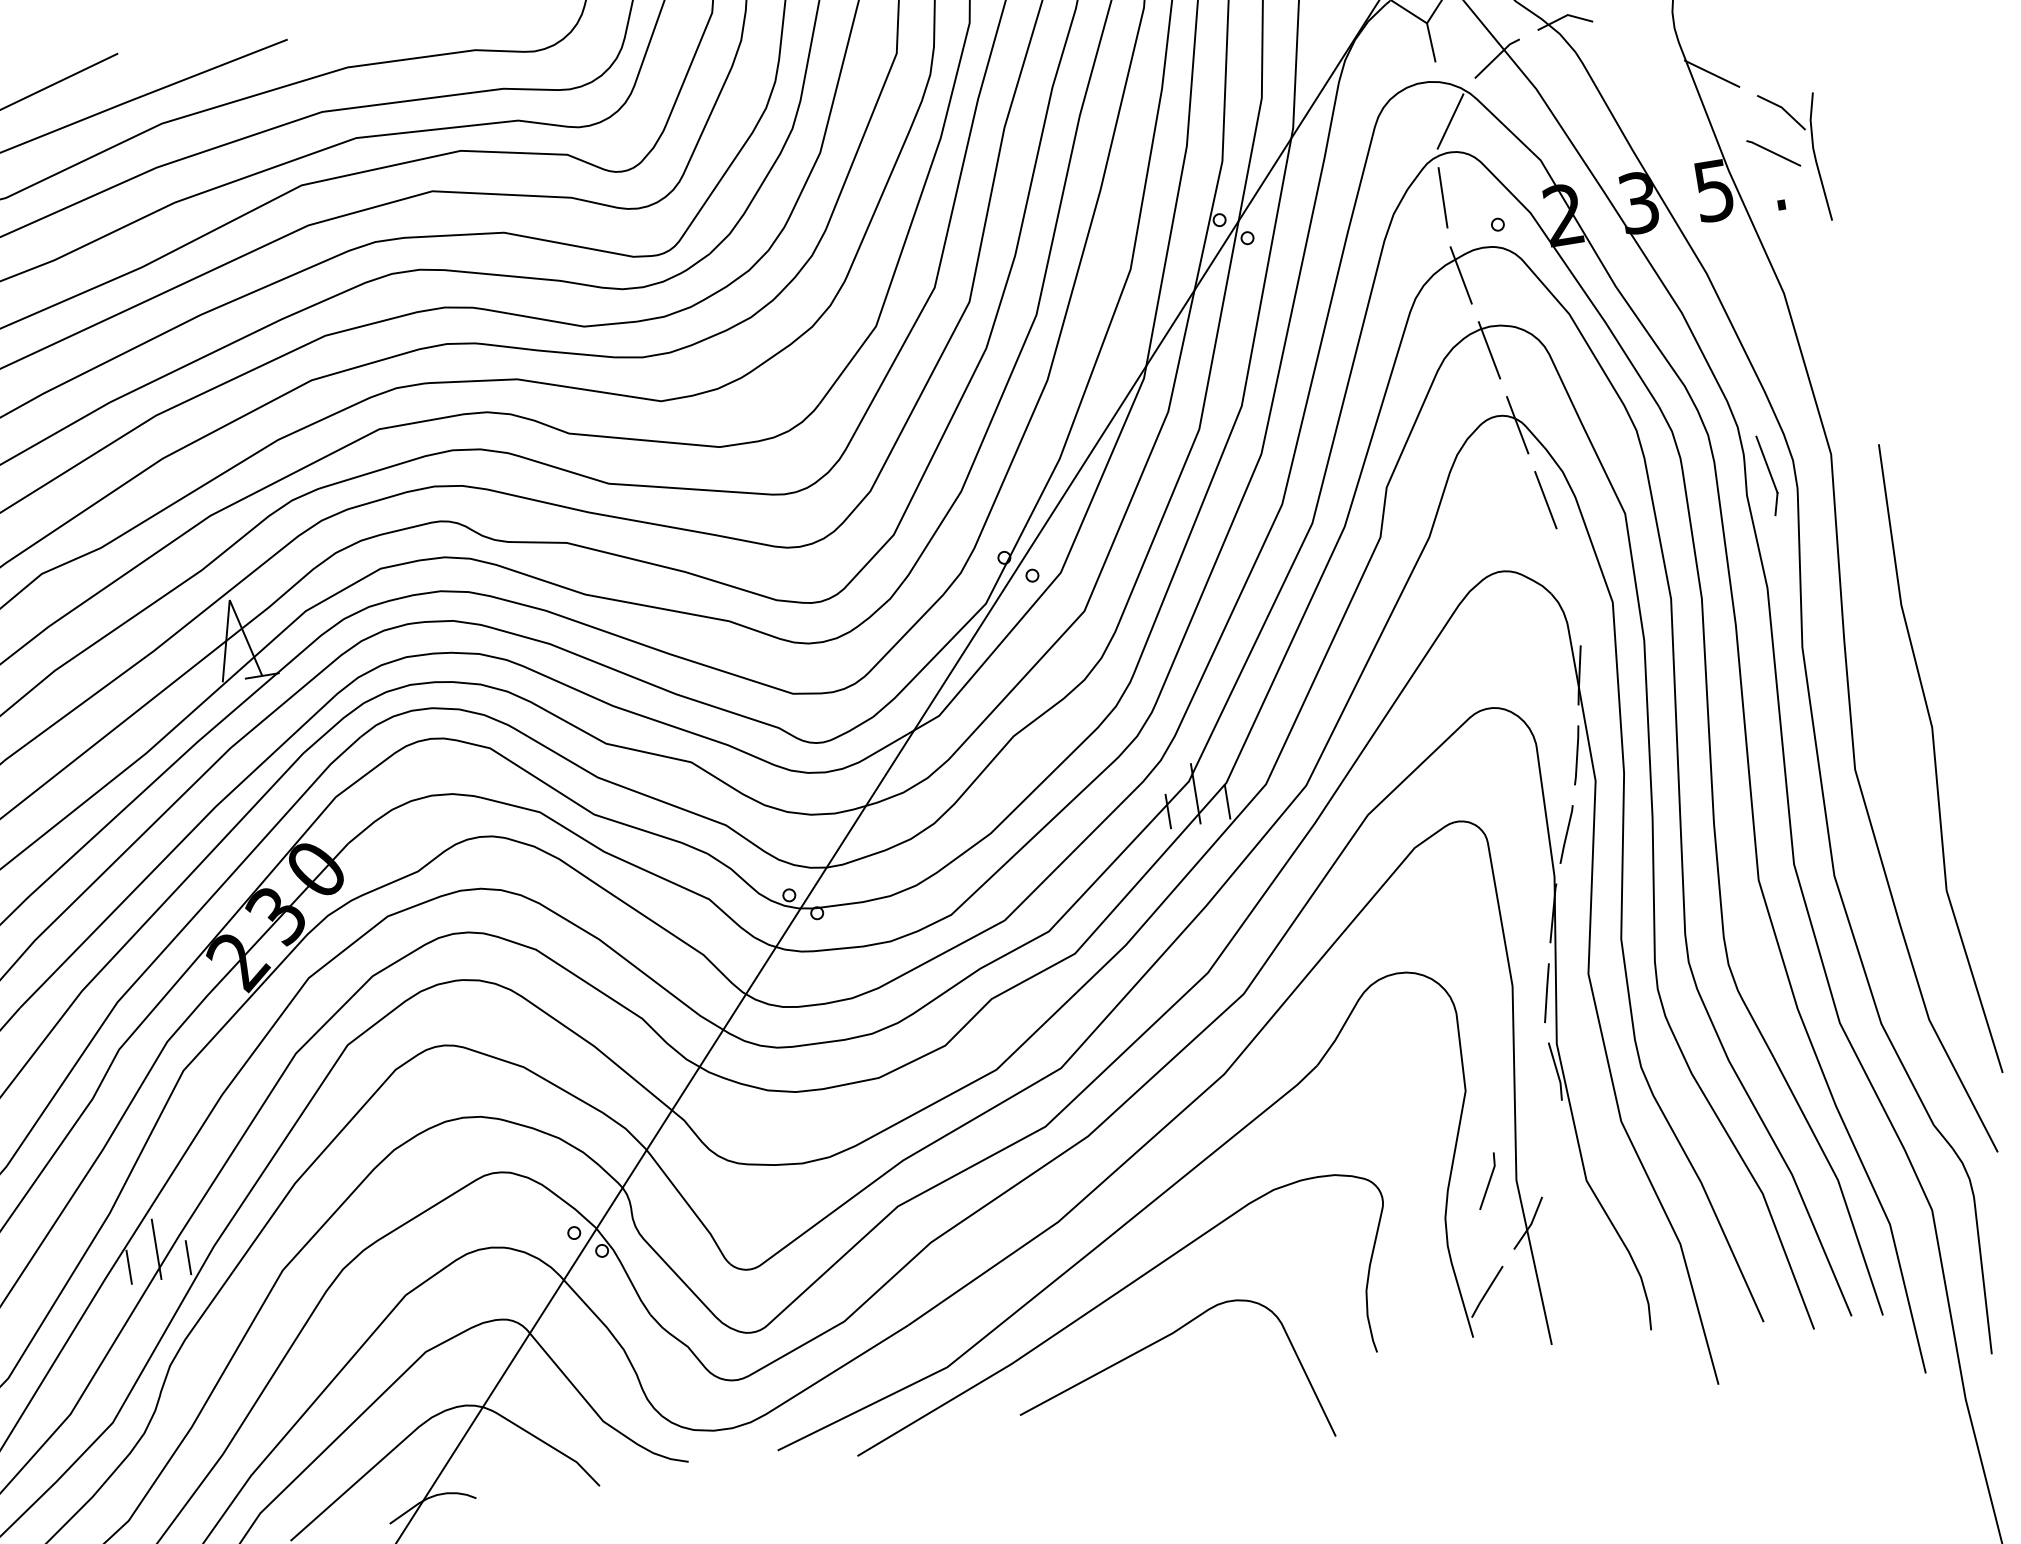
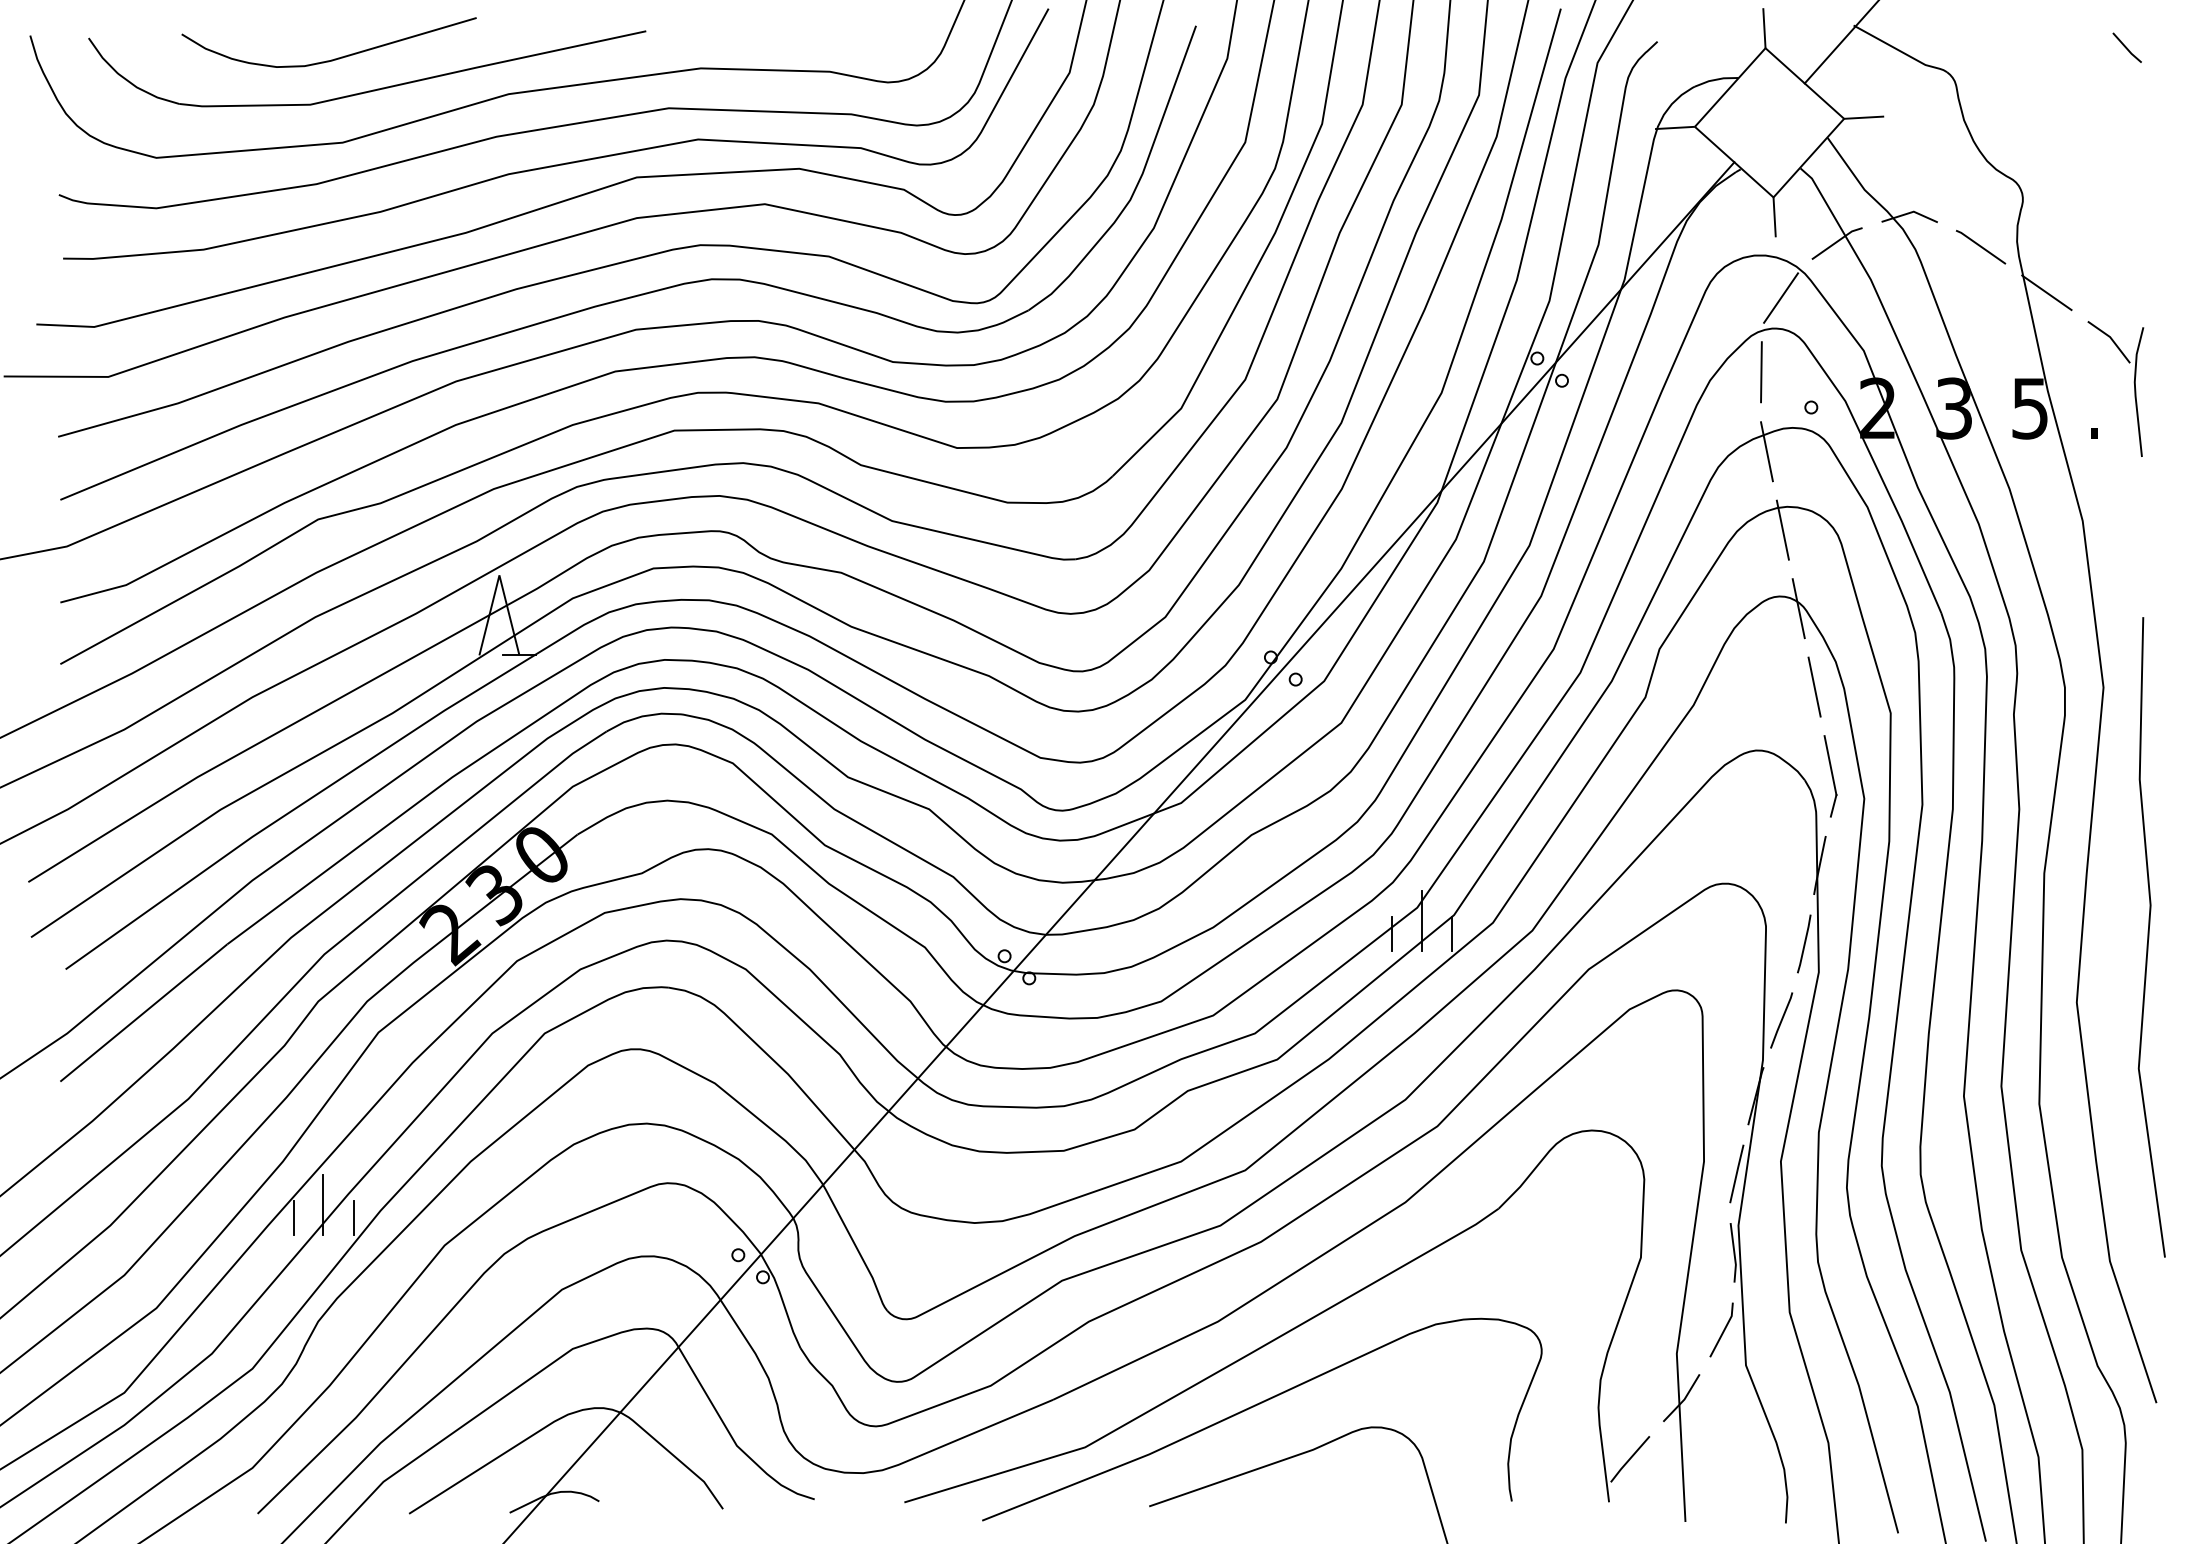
line: (1774, 153) -> (1981, 247), moved
part: (1768, 475) -> (1830, 776), moved
line: (1936, 759) -> (2149, 937), moved
line: (1488, 1180) -> (1723, 1329), moved

